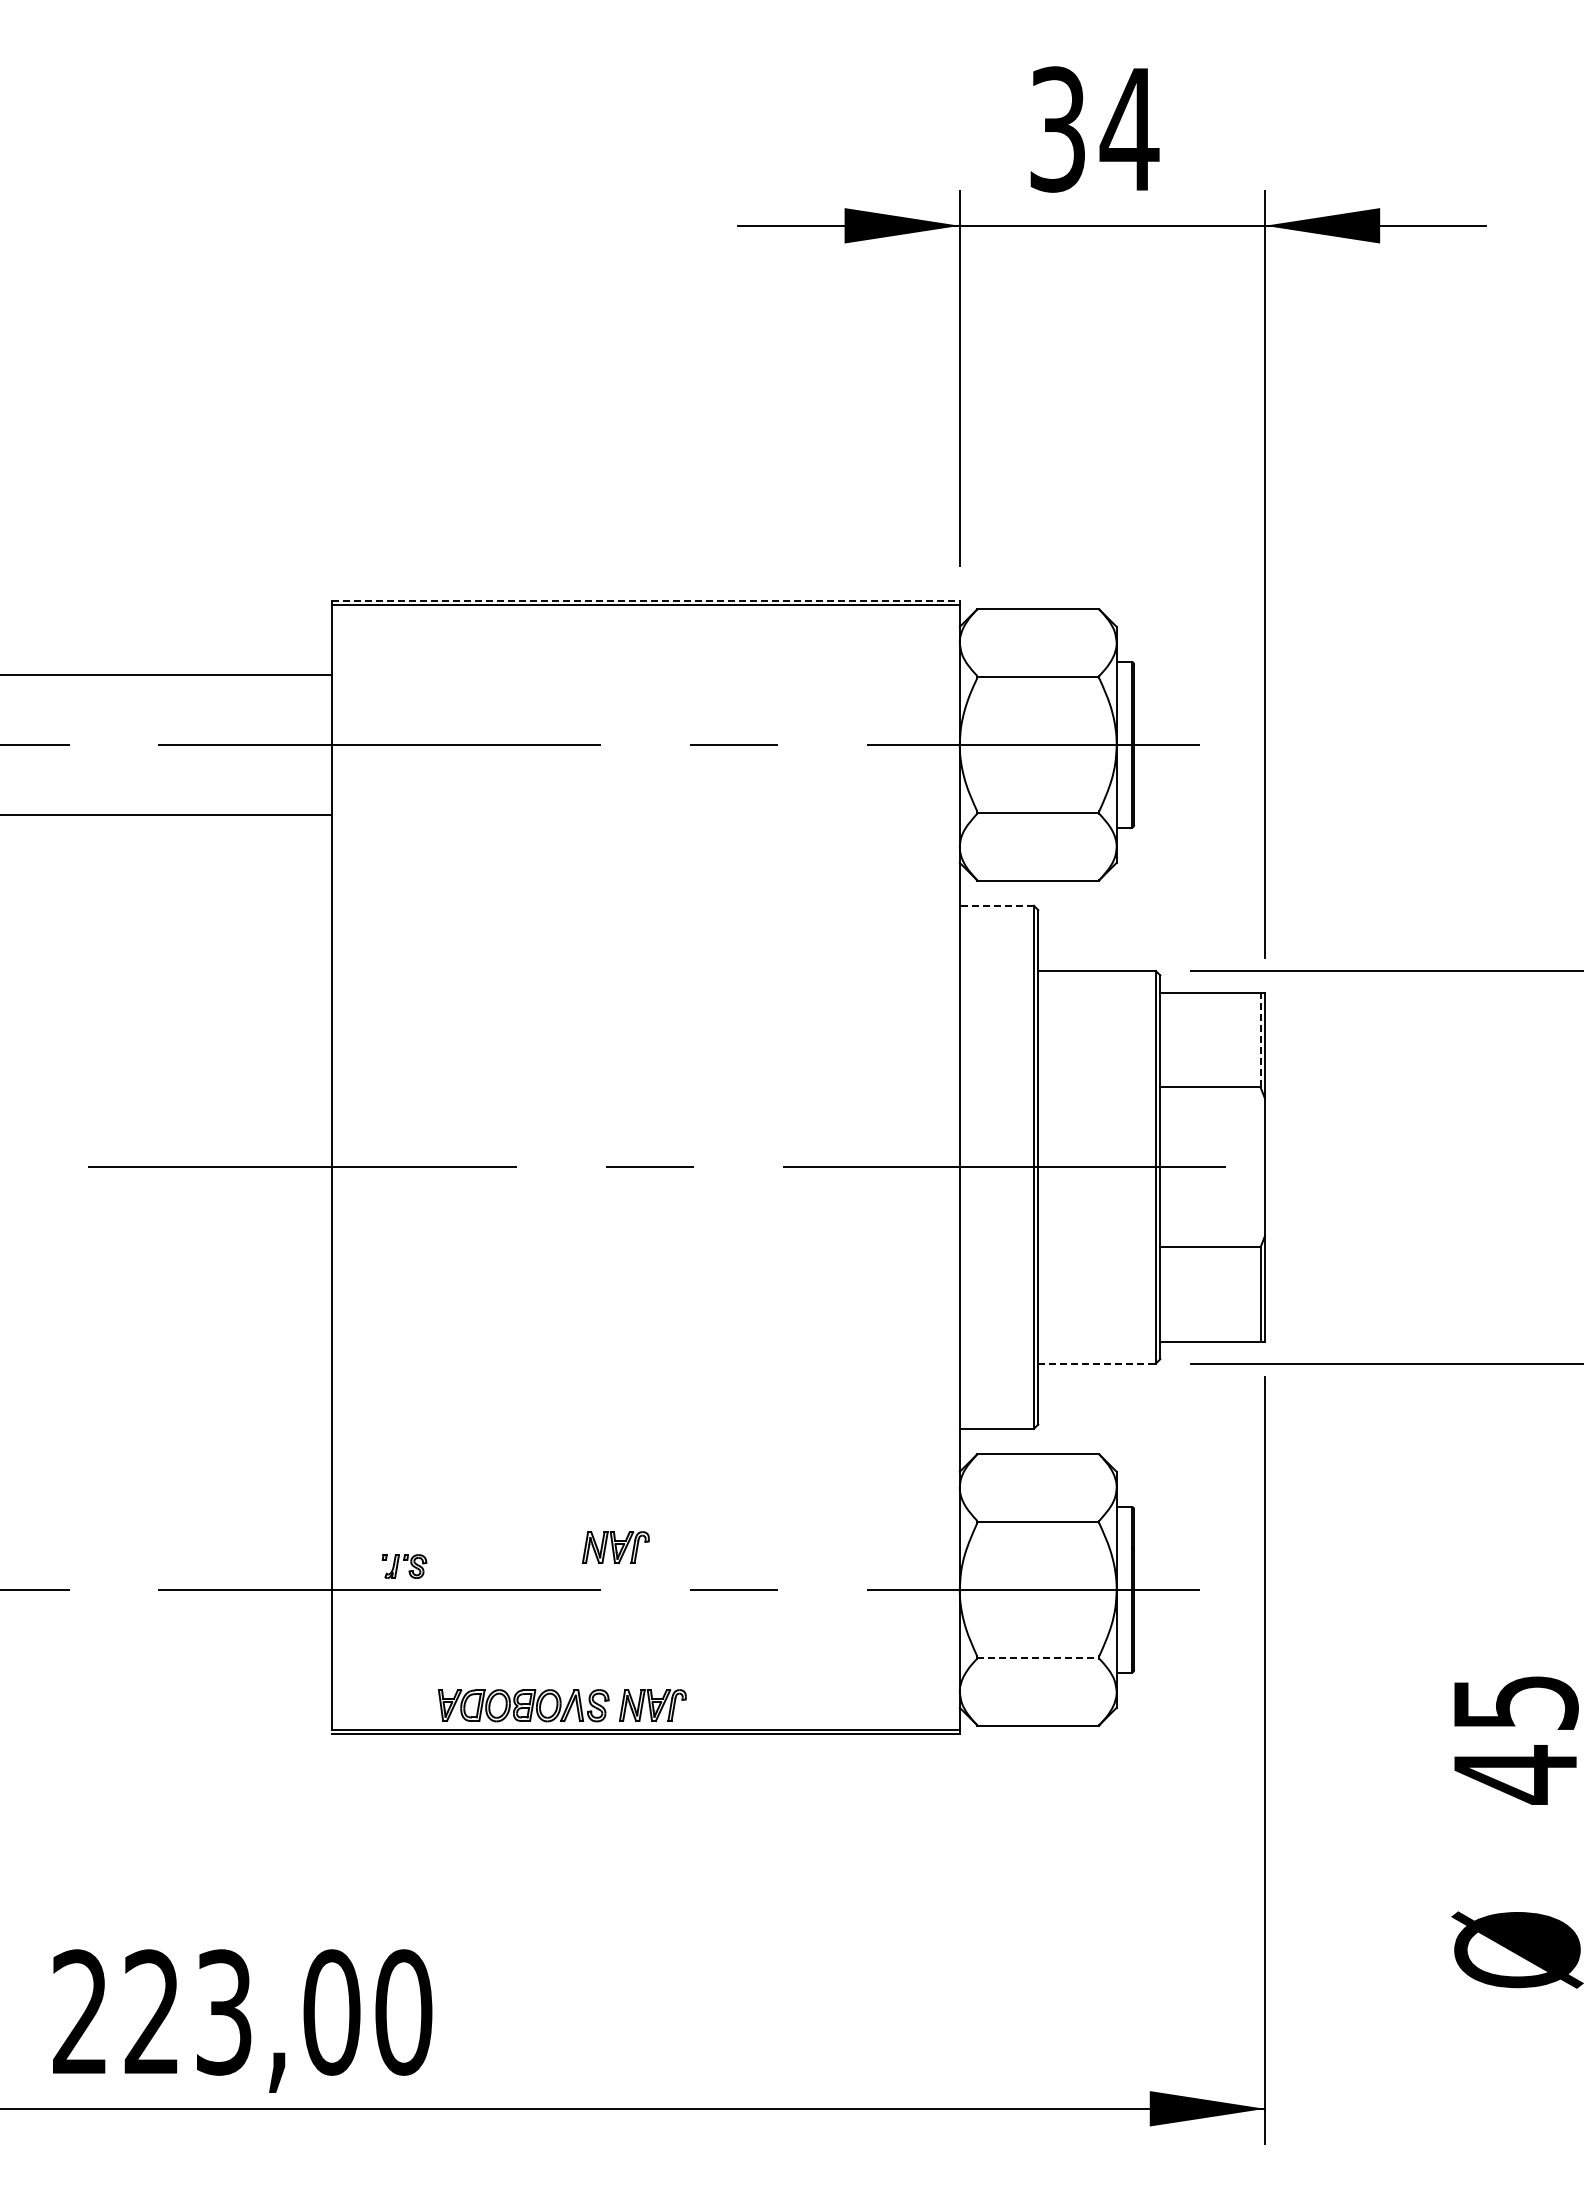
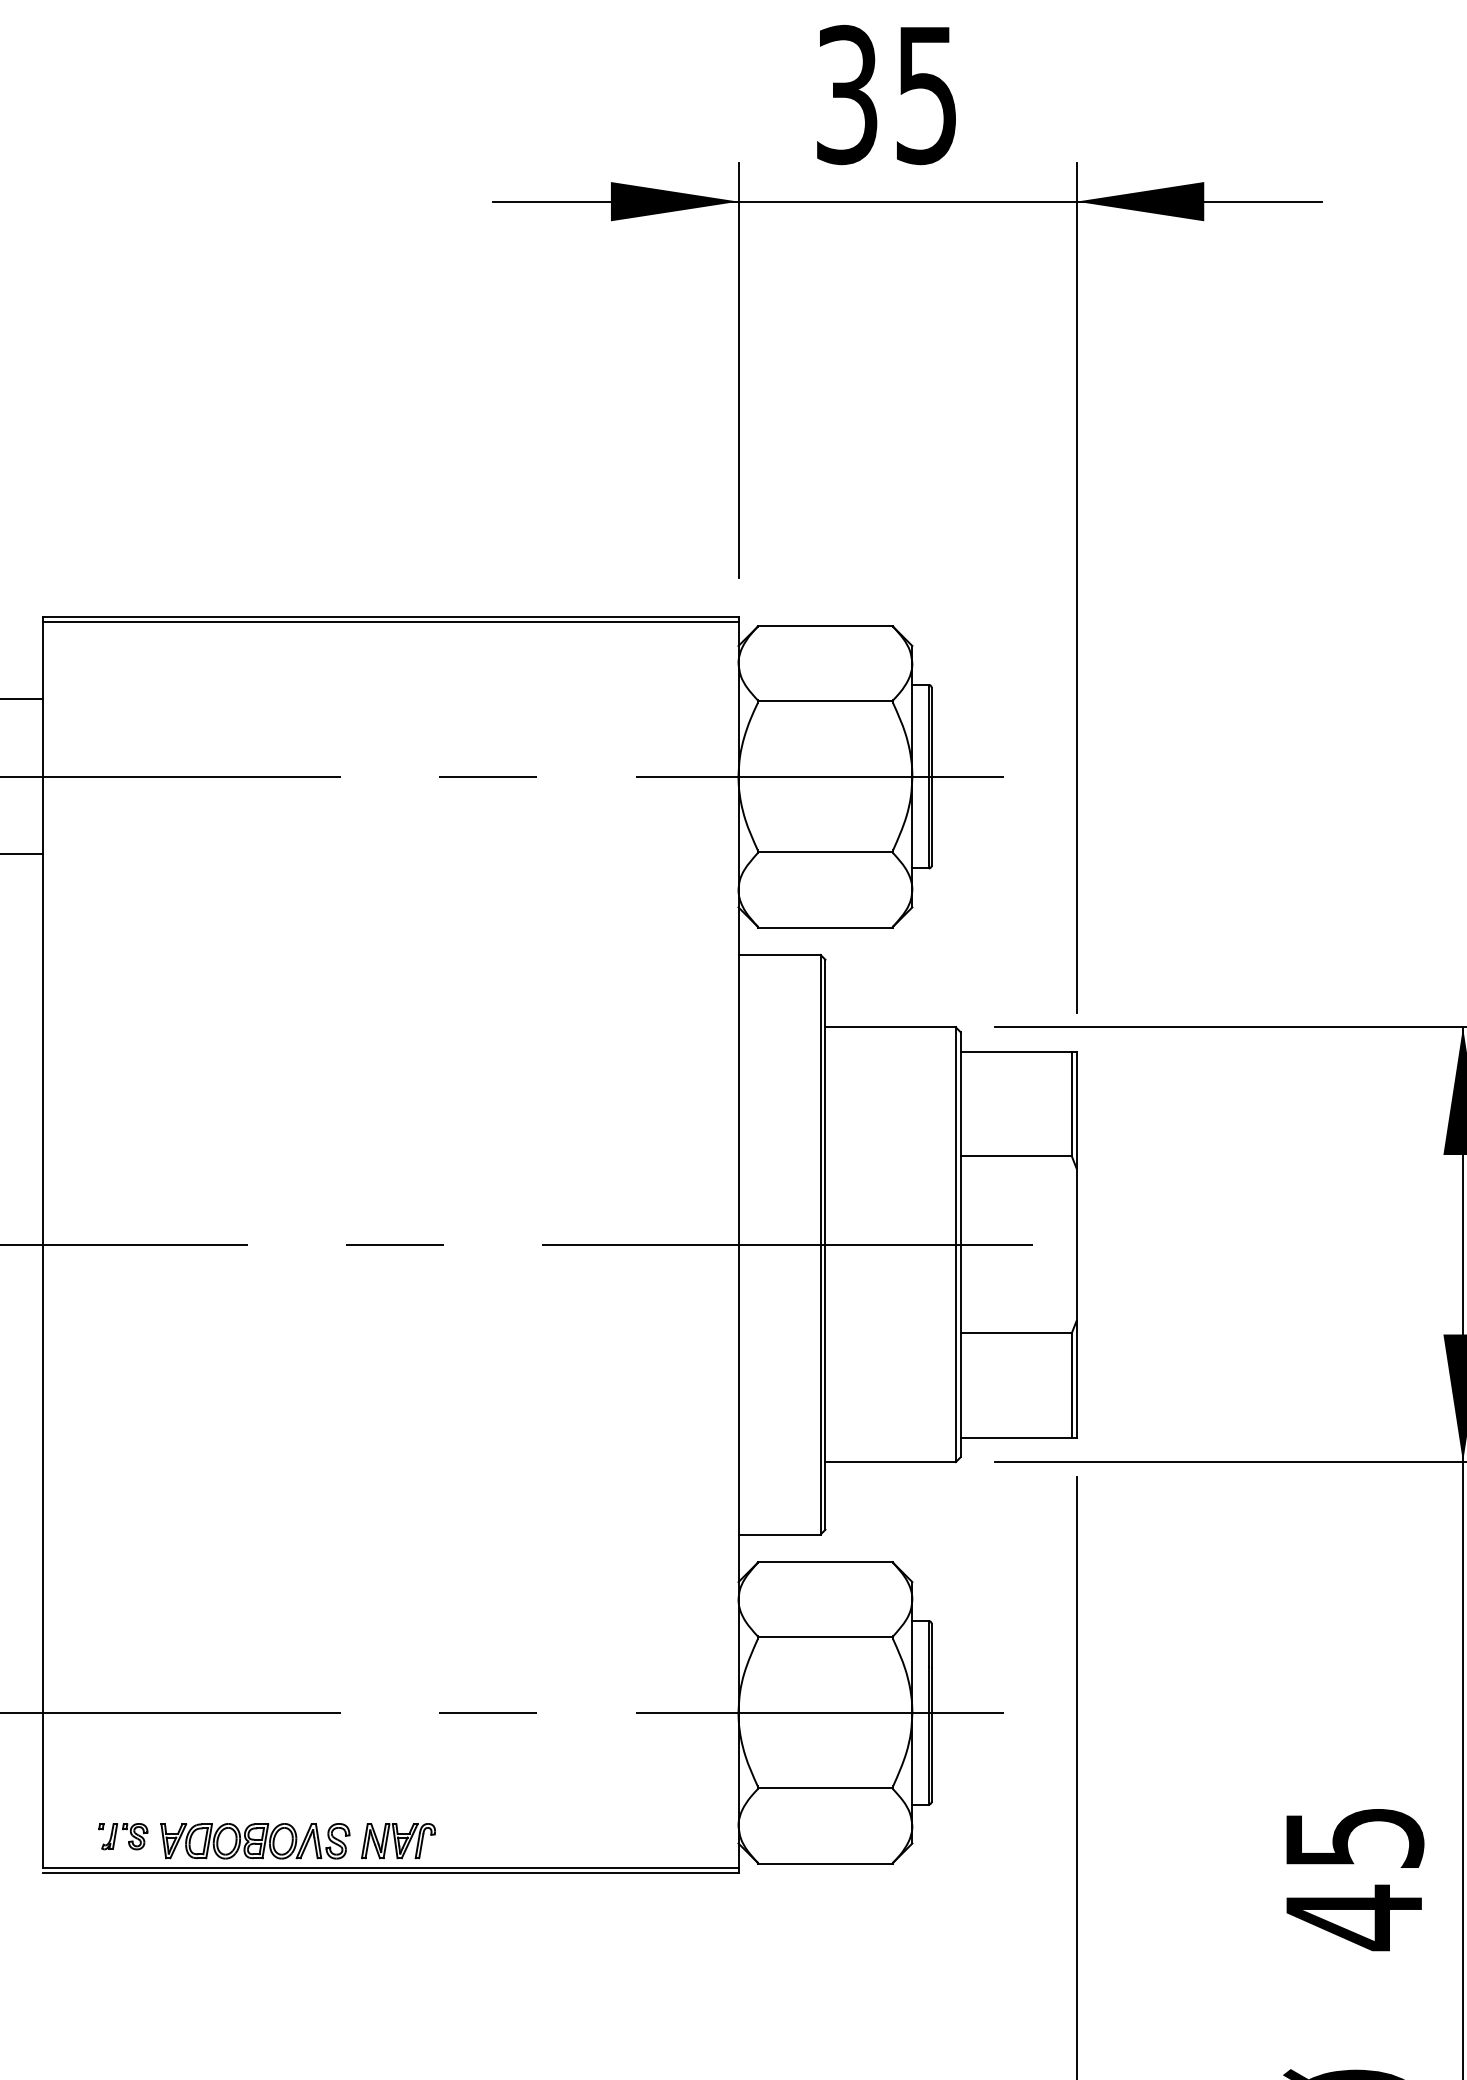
text: (1129, 130) -> (926, 96), 34 -> 35
line: (645, 600) -> (390, 616), dashed -> solid
line: (996, 905) -> (779, 954), dashed -> solid
line: (1260, 1039) -> (1071, 1103), dashed -> solid
line: (1097, 1363) -> (891, 1462), dashed -> solid
part: (615, 1547) -> (357, 1665), removed
part: (404, 1566) -> (123, 1836), moved
line: (1038, 1657) -> (825, 1787), dashed -> solid

